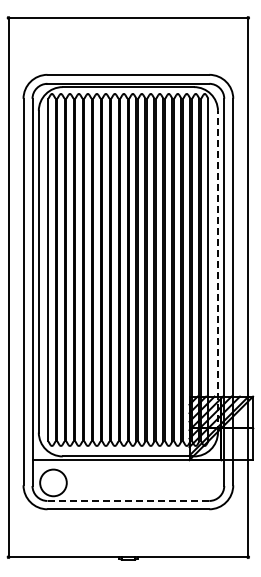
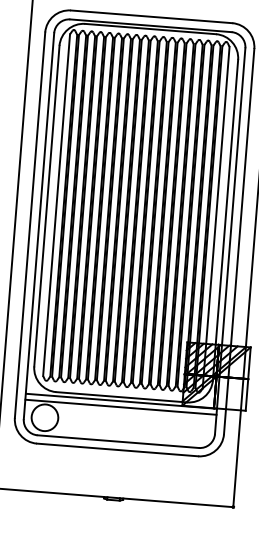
line: (217, 271) -> (225, 219), dashed -> solid
line: (128, 466) -> (121, 407), added
line: (128, 500) -> (118, 441), dashed -> solid

